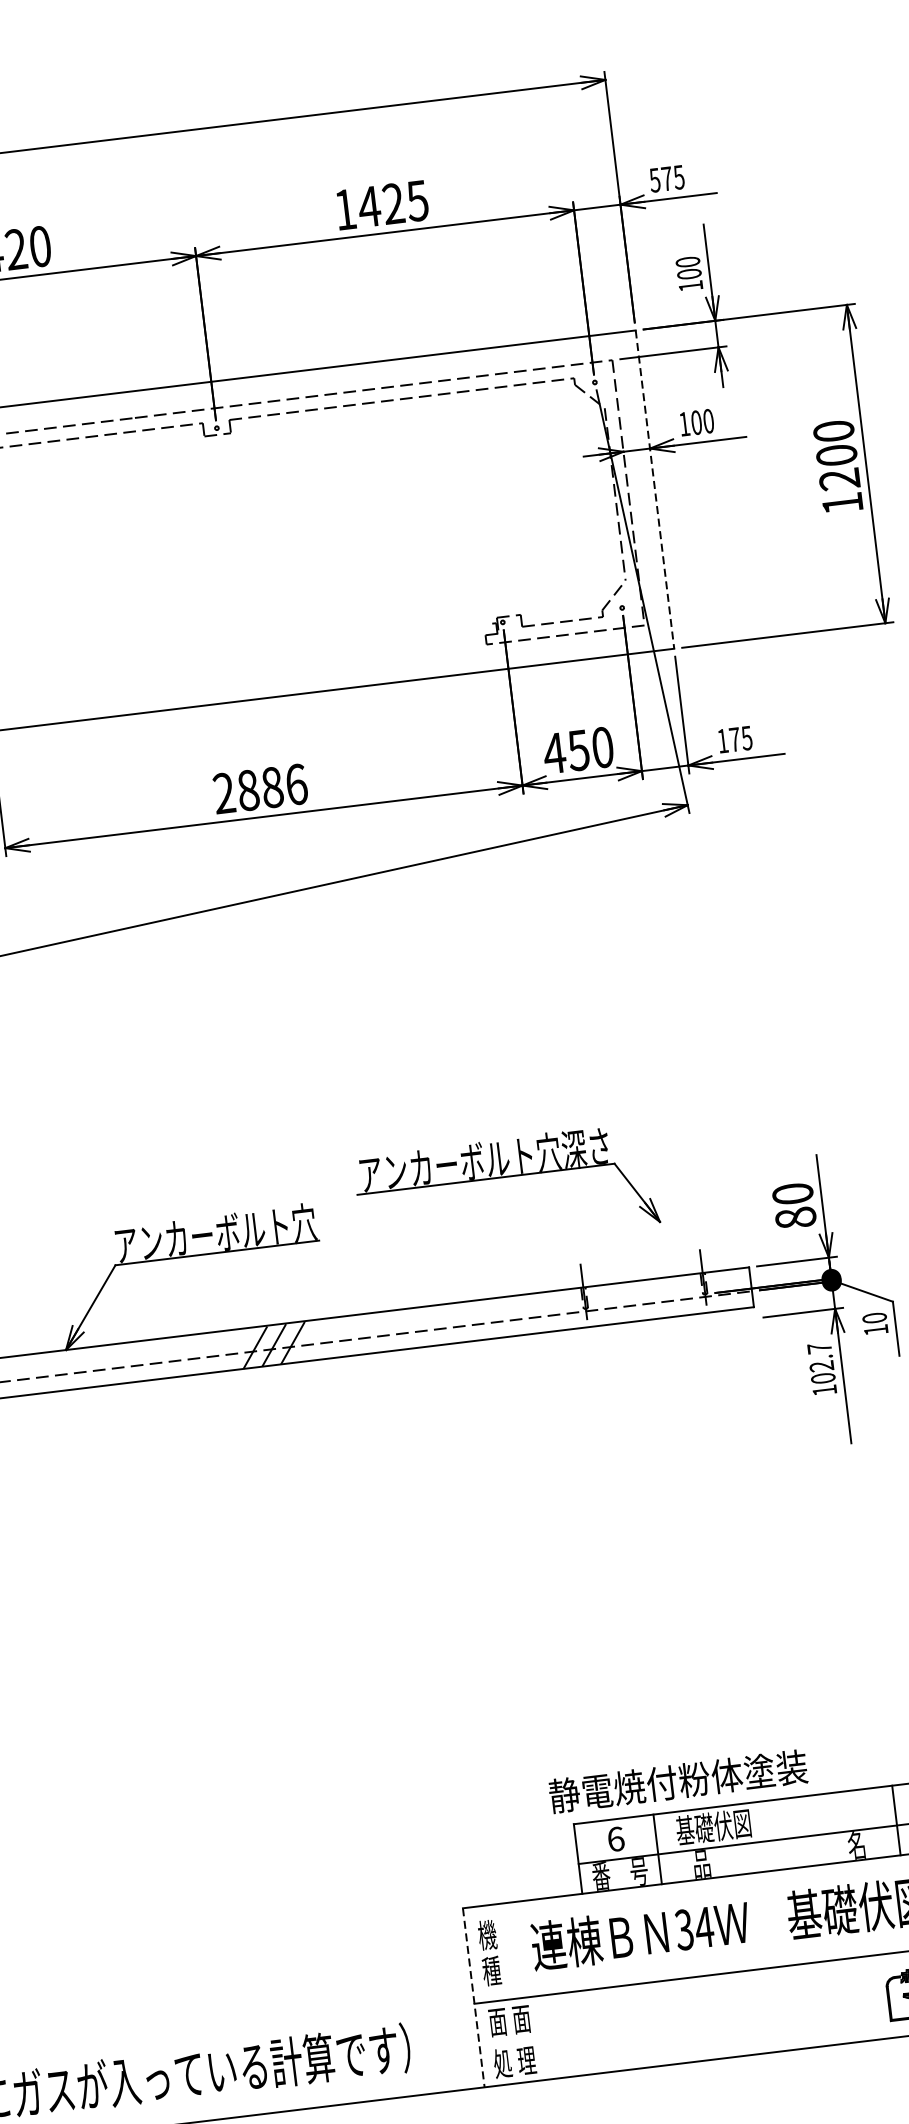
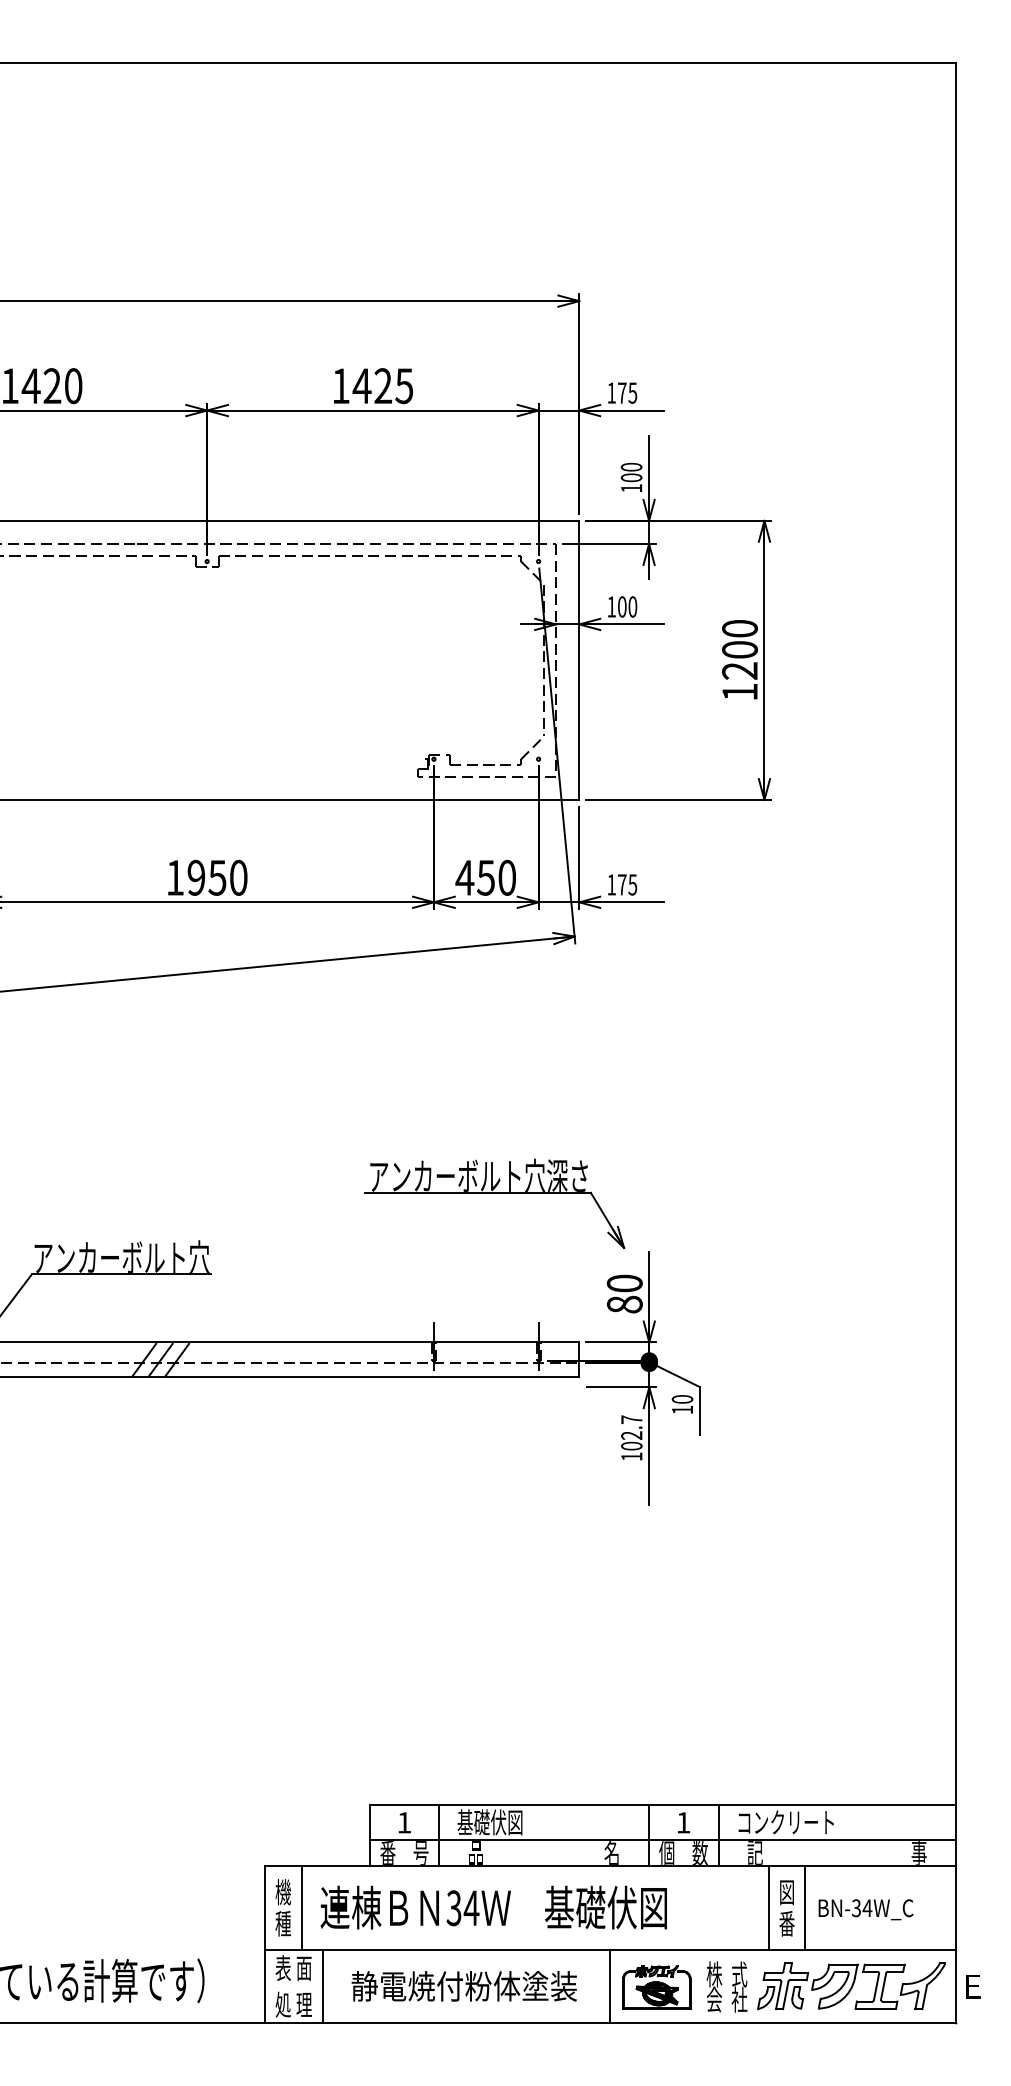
text: (654, 179) -> (611, 392), 575 -> 175
line: (655, 489) -> (579, 660), dashed -> solid
text: (259, 788) -> (206, 877), 2886 -> 1950
part: (504, 1177) -> (494, 1193), moved
text: (677, 1781) -> (463, 1986), moved
text: (616, 1838) -> (404, 1822), 6 -> 1
line: (510, 1951) -> (301, 1908), added
line: (473, 1997) -> (264, 1944), dashed -> solid
line: (873, 1997) -> (610, 1986), added
text: (497, 2022) -> (282, 1968), 面 -> 表
line: (545, 2037) -> (322, 1986), added

